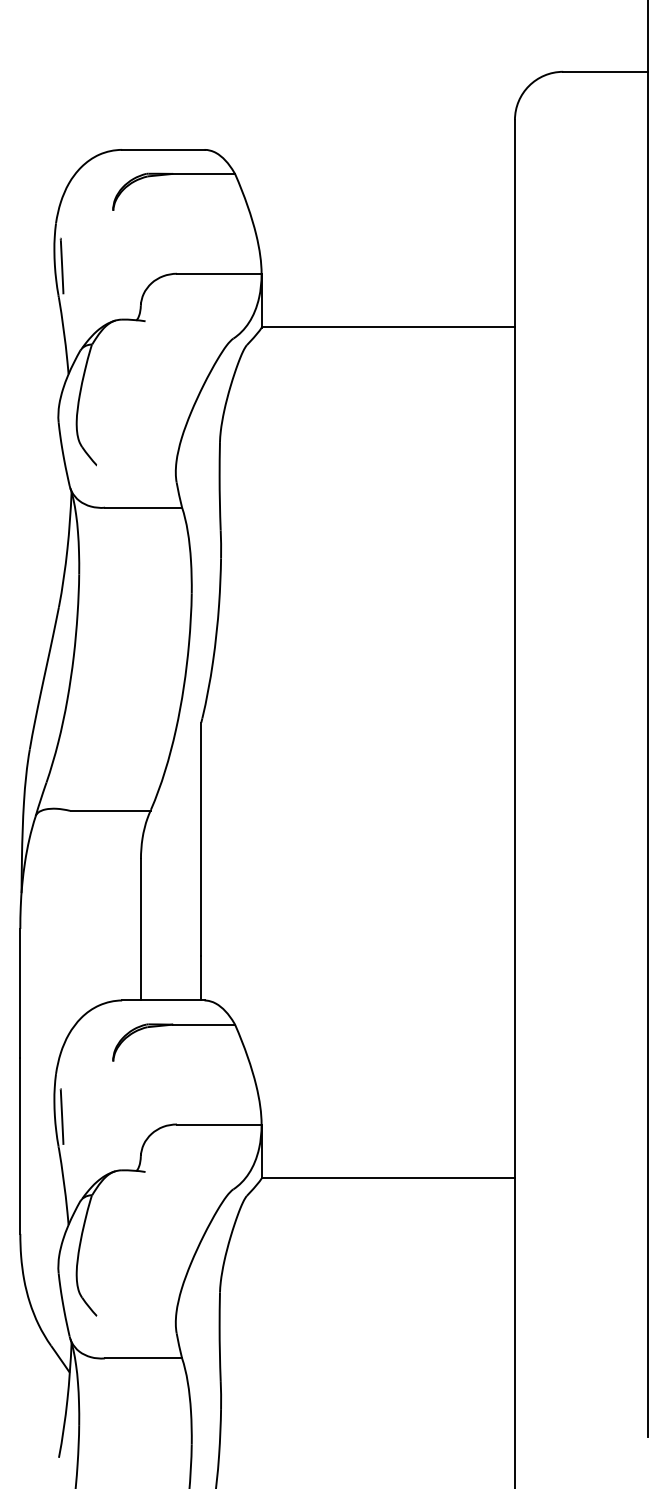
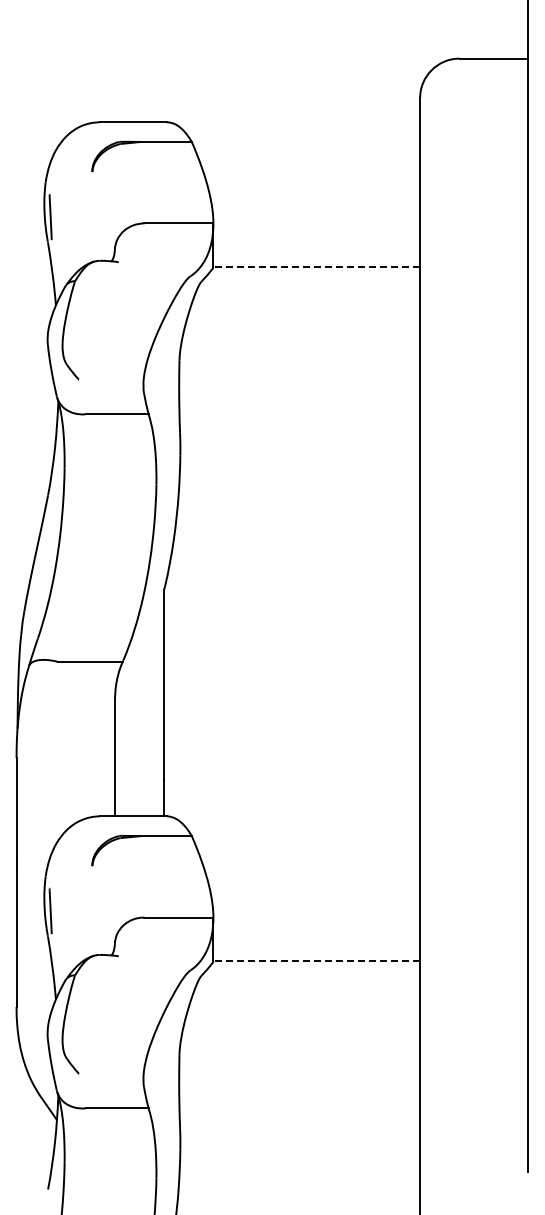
line: (387, 327) -> (316, 267), solid -> dashed
line: (387, 1178) -> (316, 961), solid -> dashed

